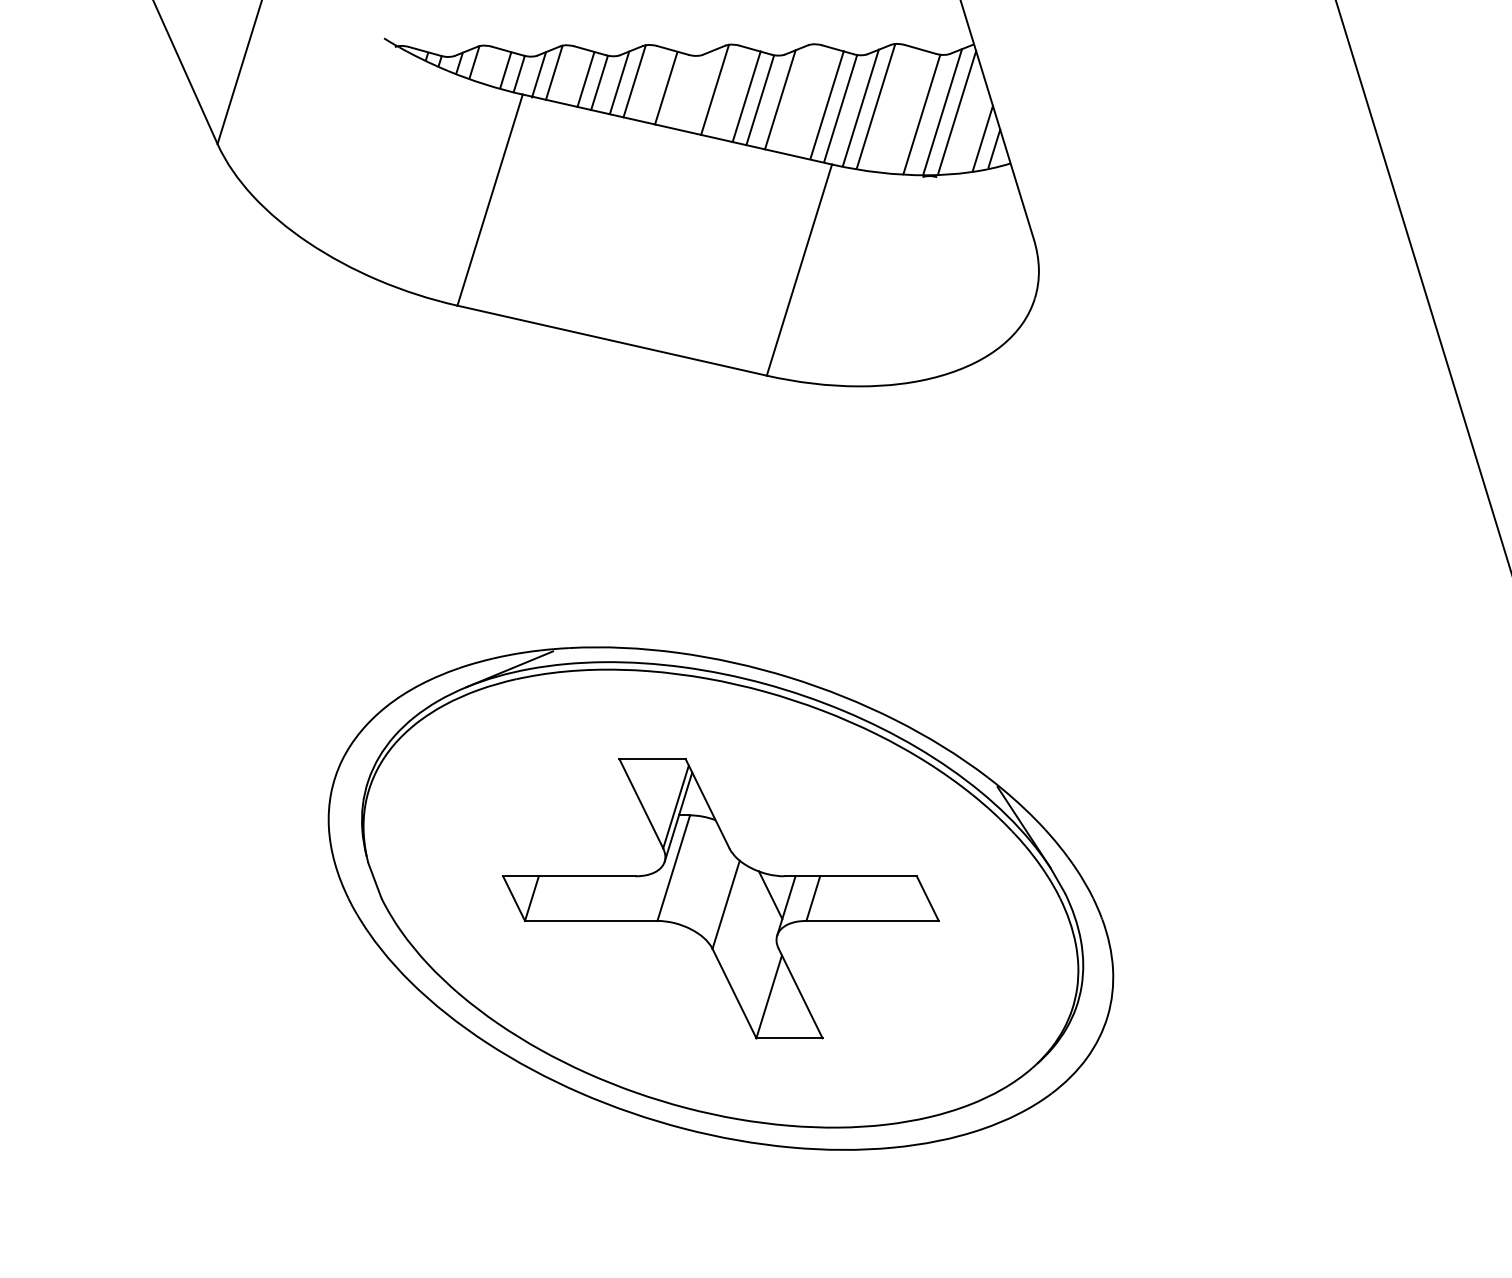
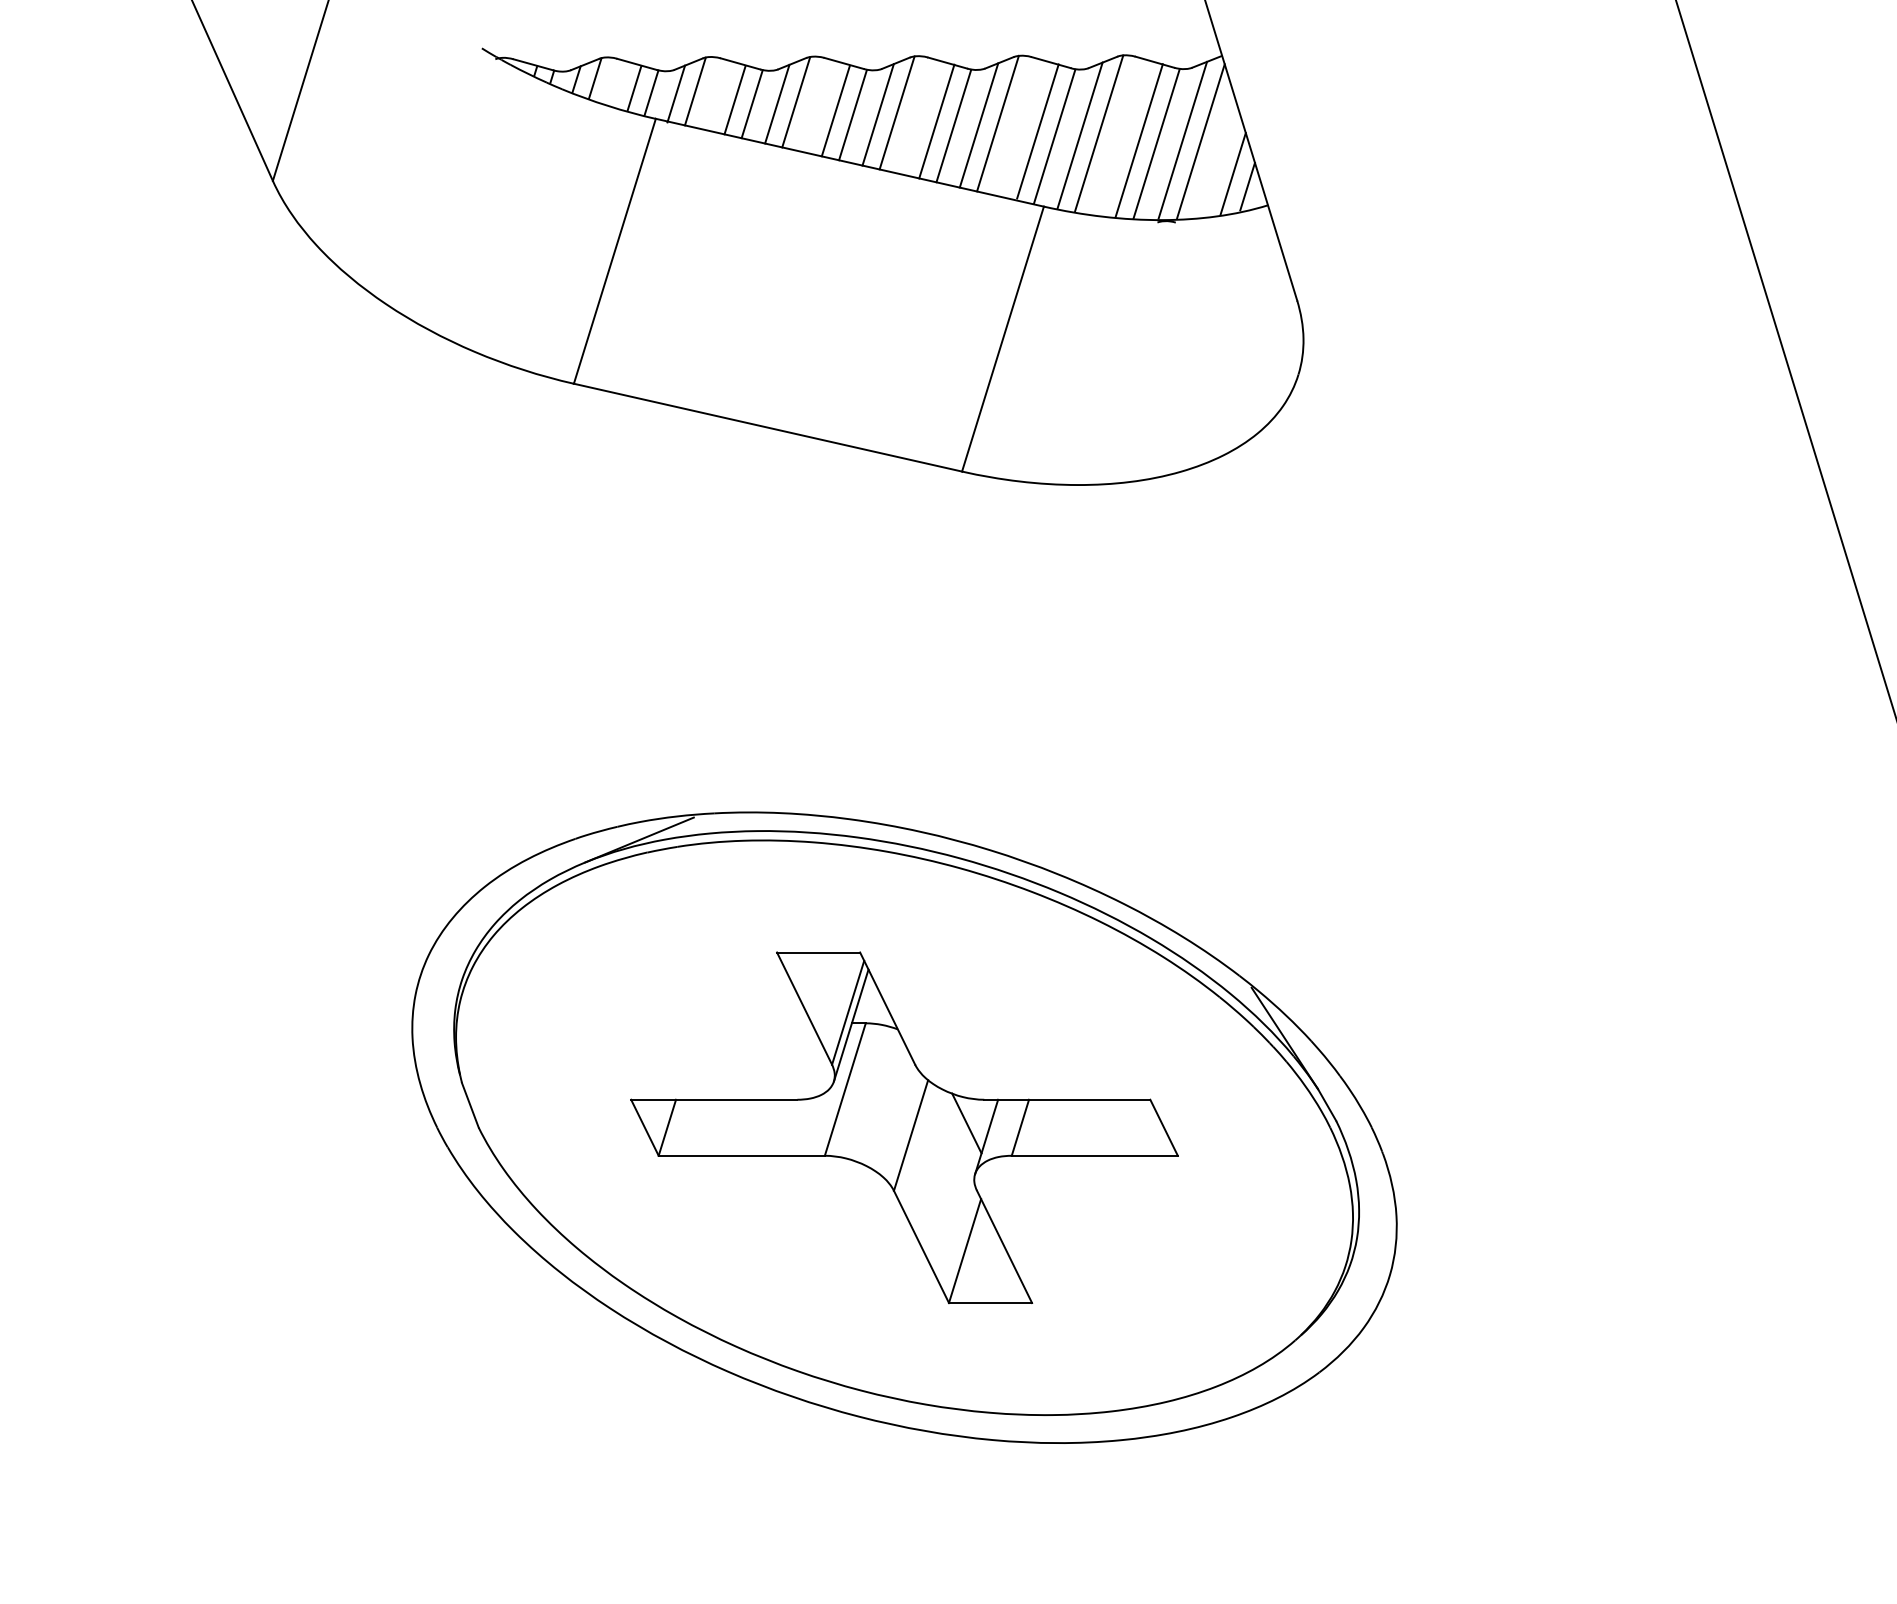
line: (699, 90) -> (877, 113), added
line: (679, 91) -> (852, 114), added
line: (795, 98) -> (998, 123), added
line: (907, 111) -> (1138, 140), added

